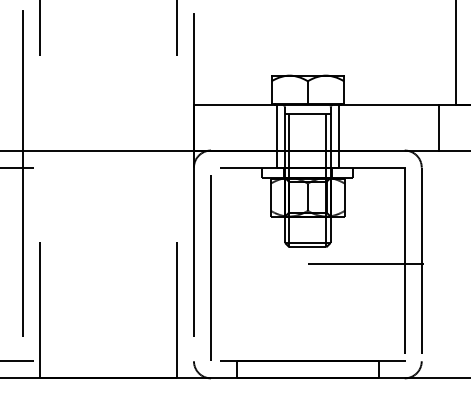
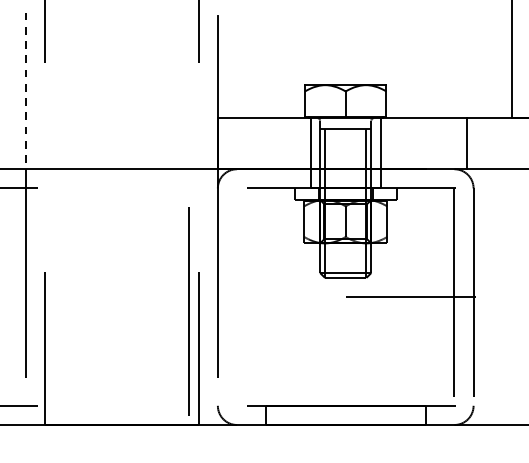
line: (23, 80) -> (26, 90), solid -> dashed
line: (439, 127) -> (467, 143), moved
line: (210, 267) -> (188, 310), moved

